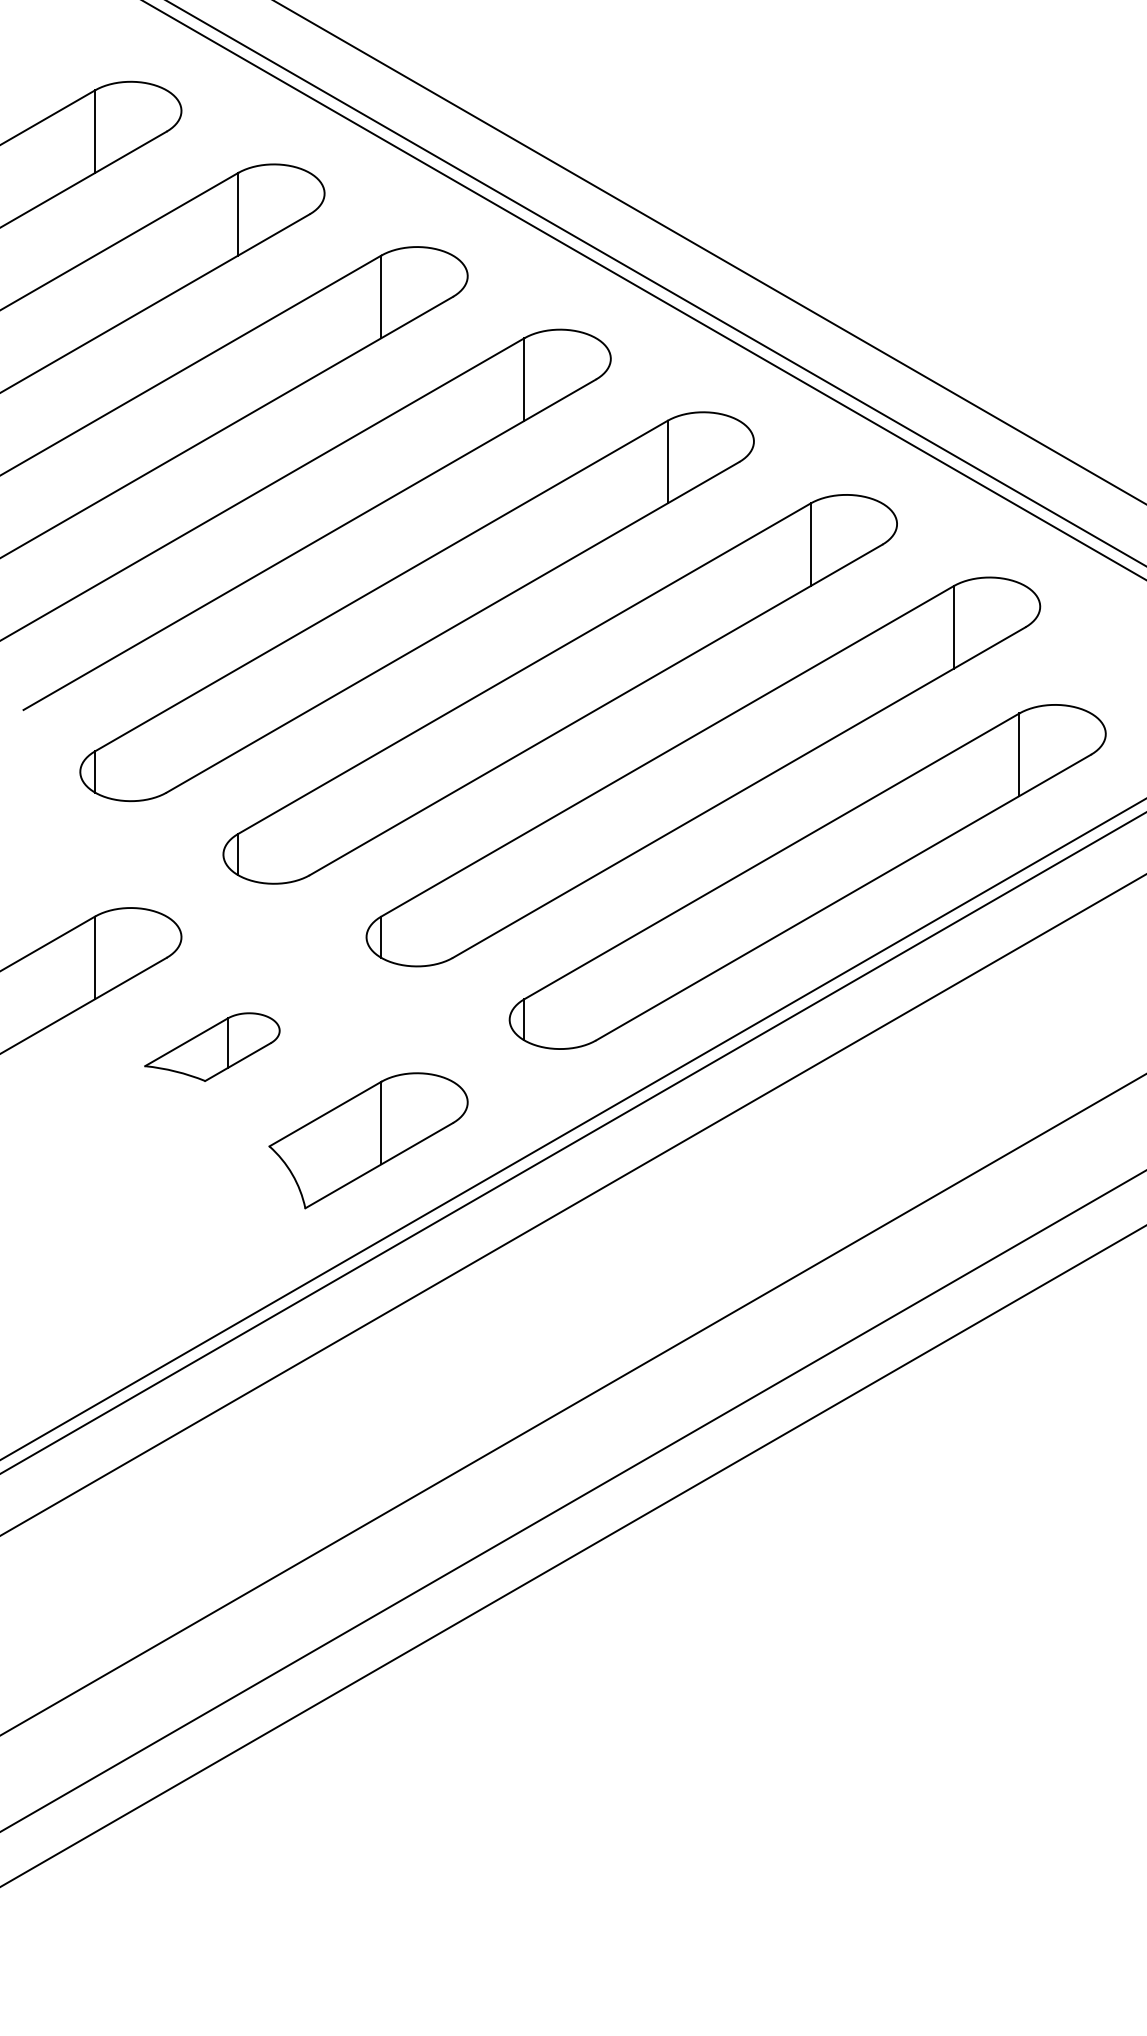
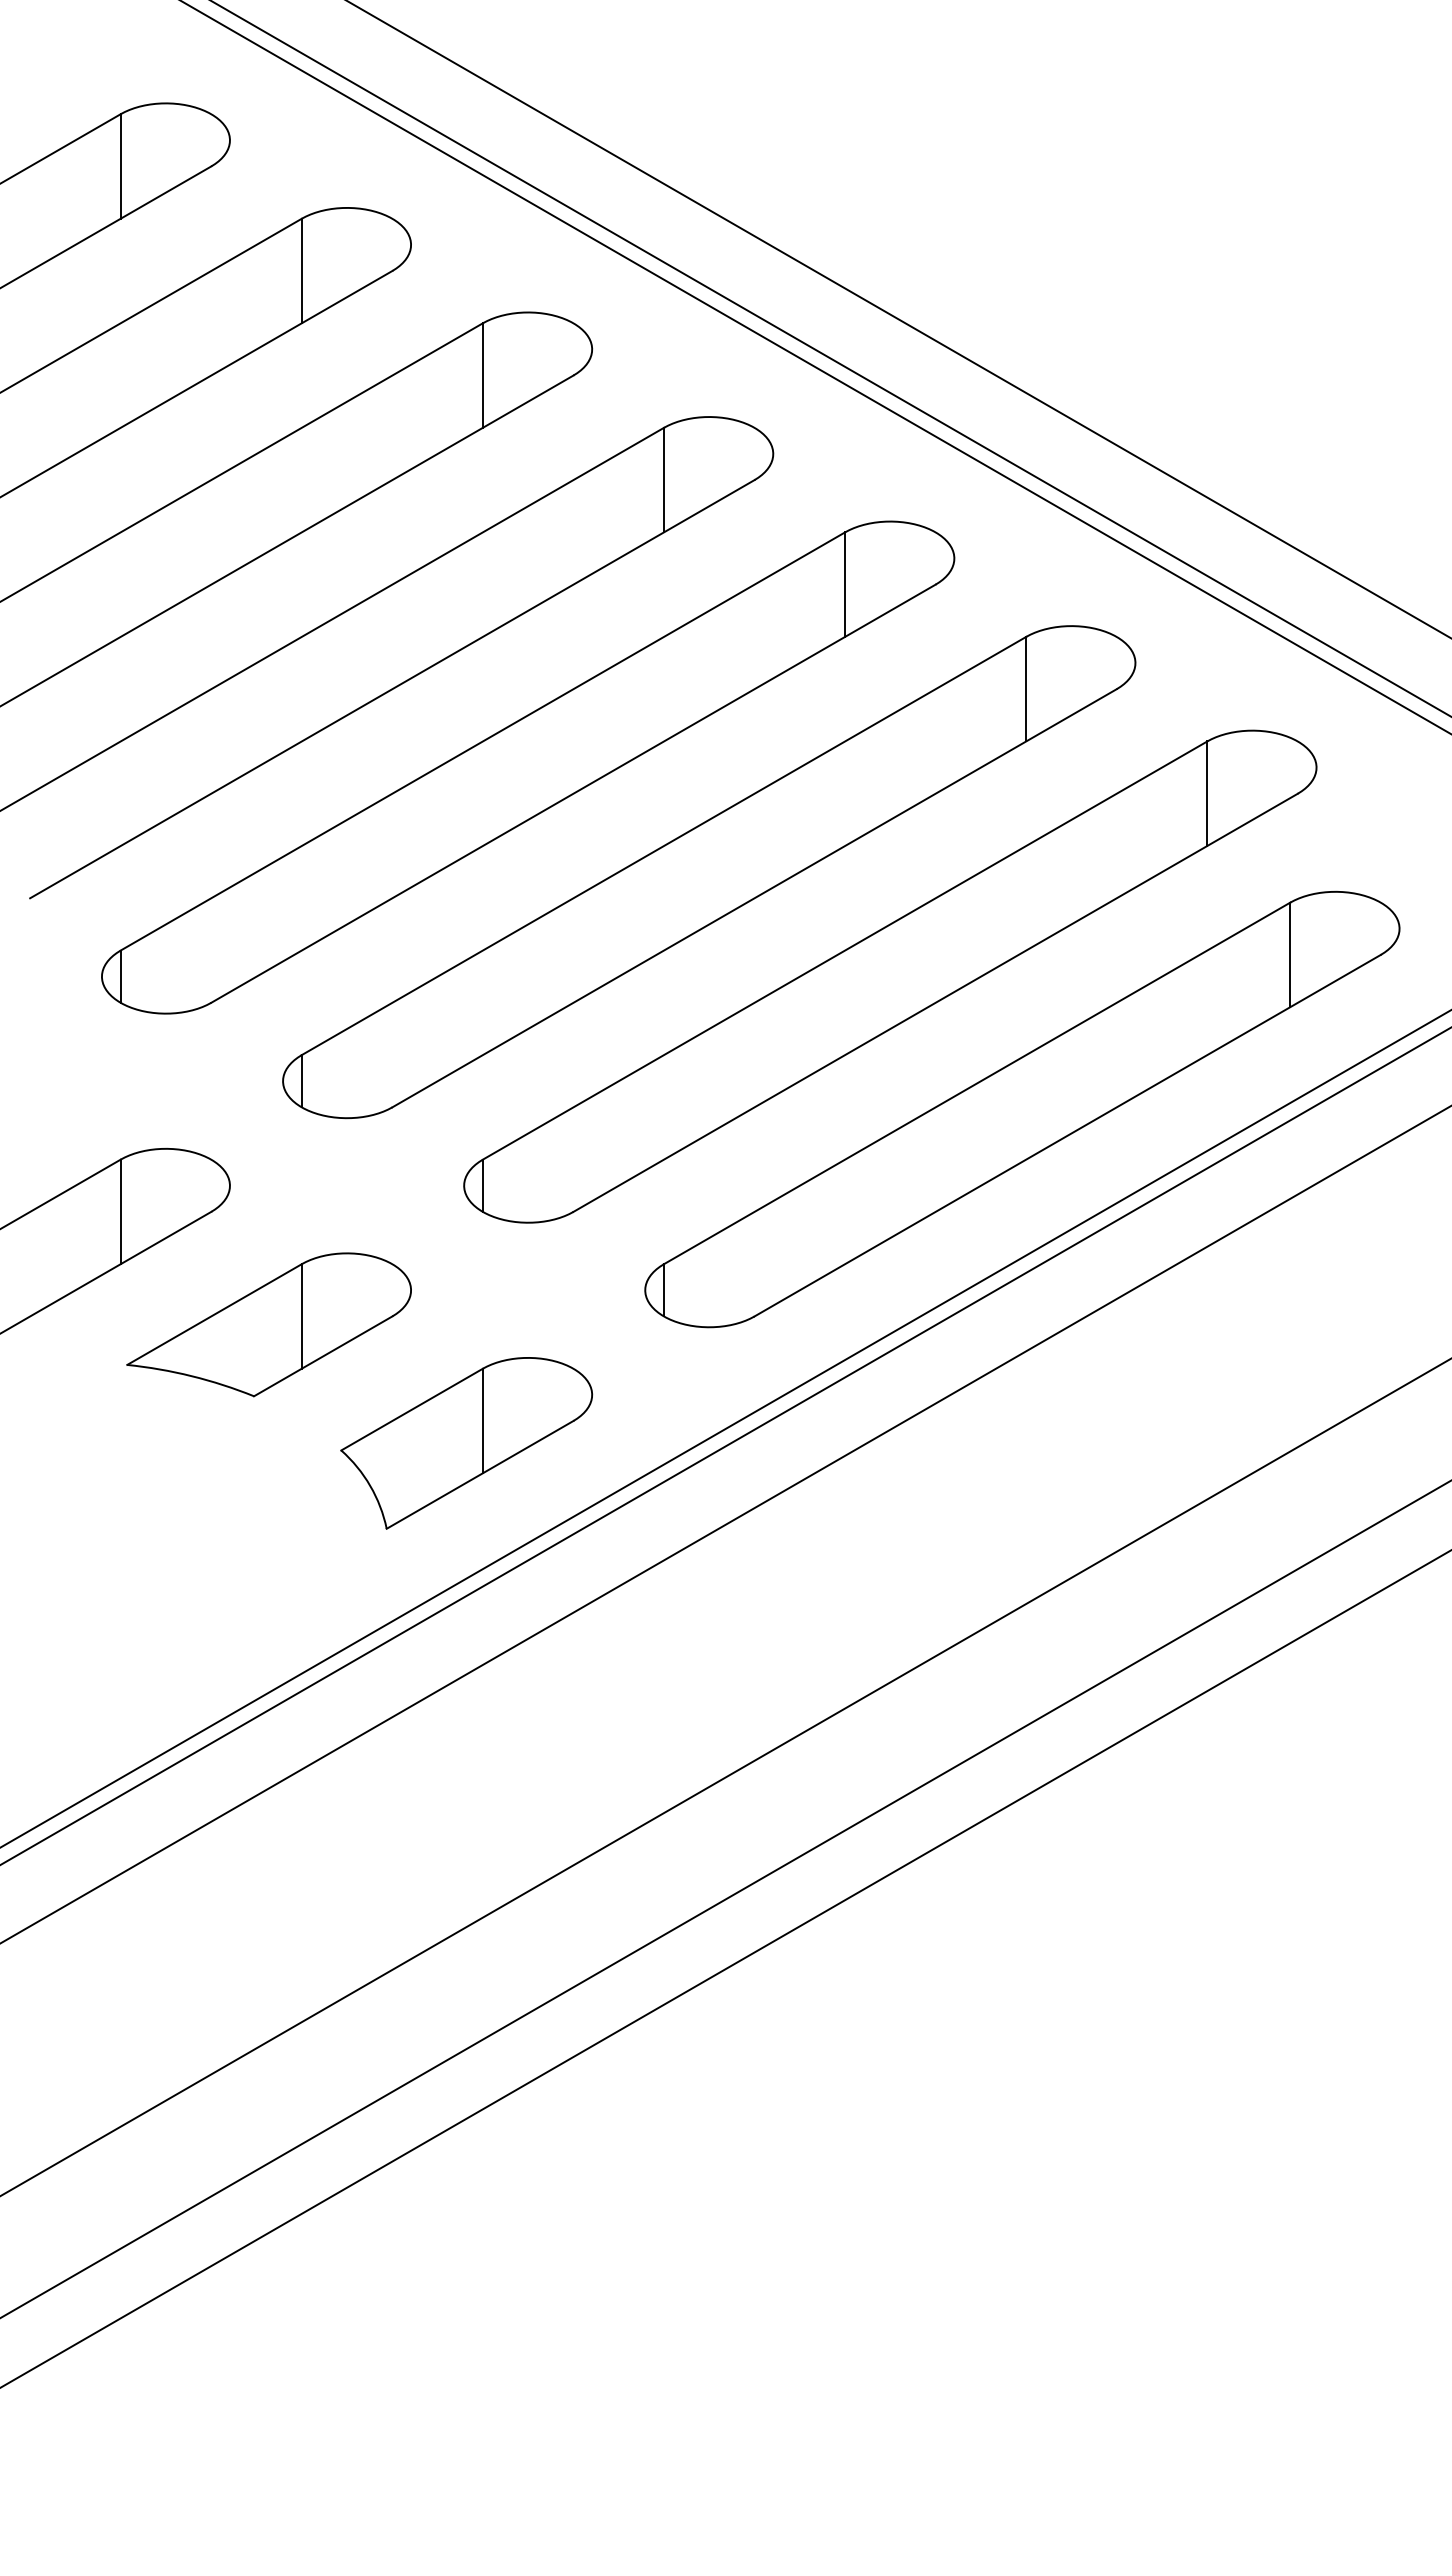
part: (211, 1046) -> (268, 1324), size x1.67

